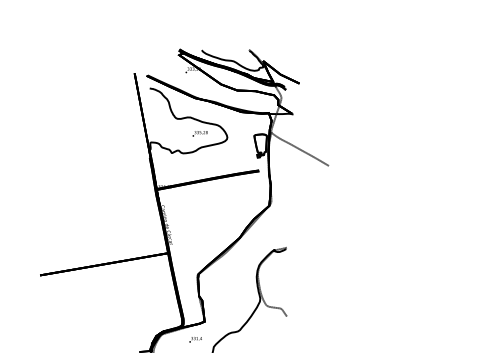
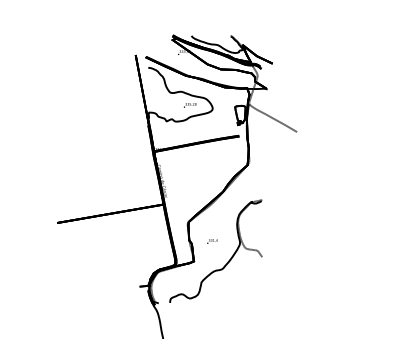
text: (195, 339) -> (212, 241), moved

